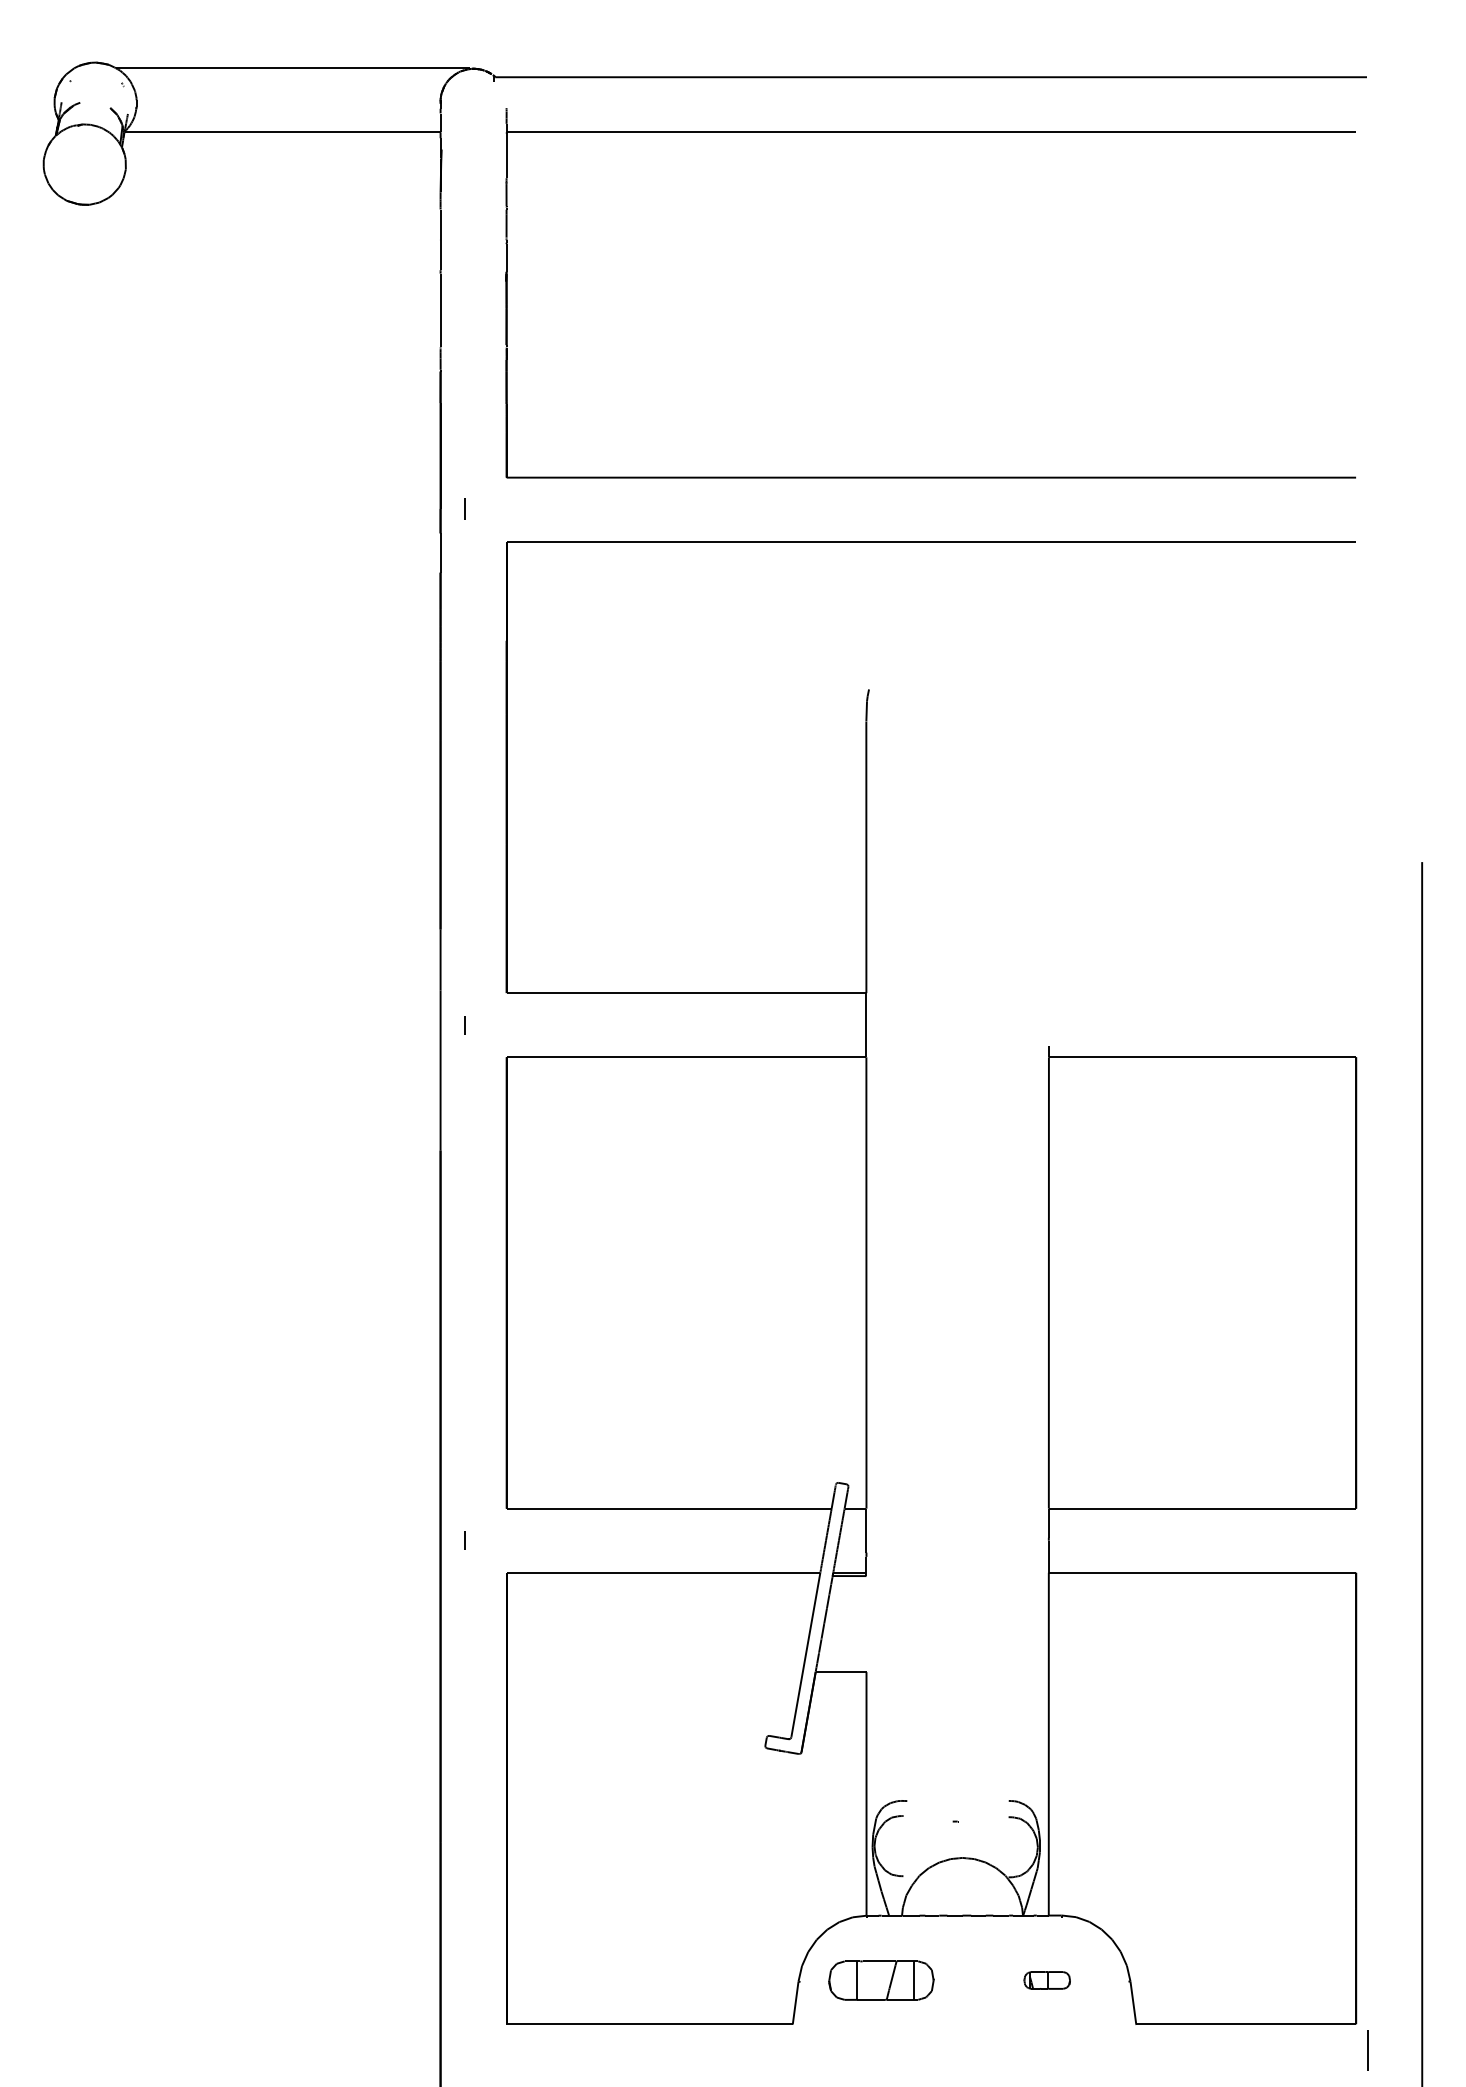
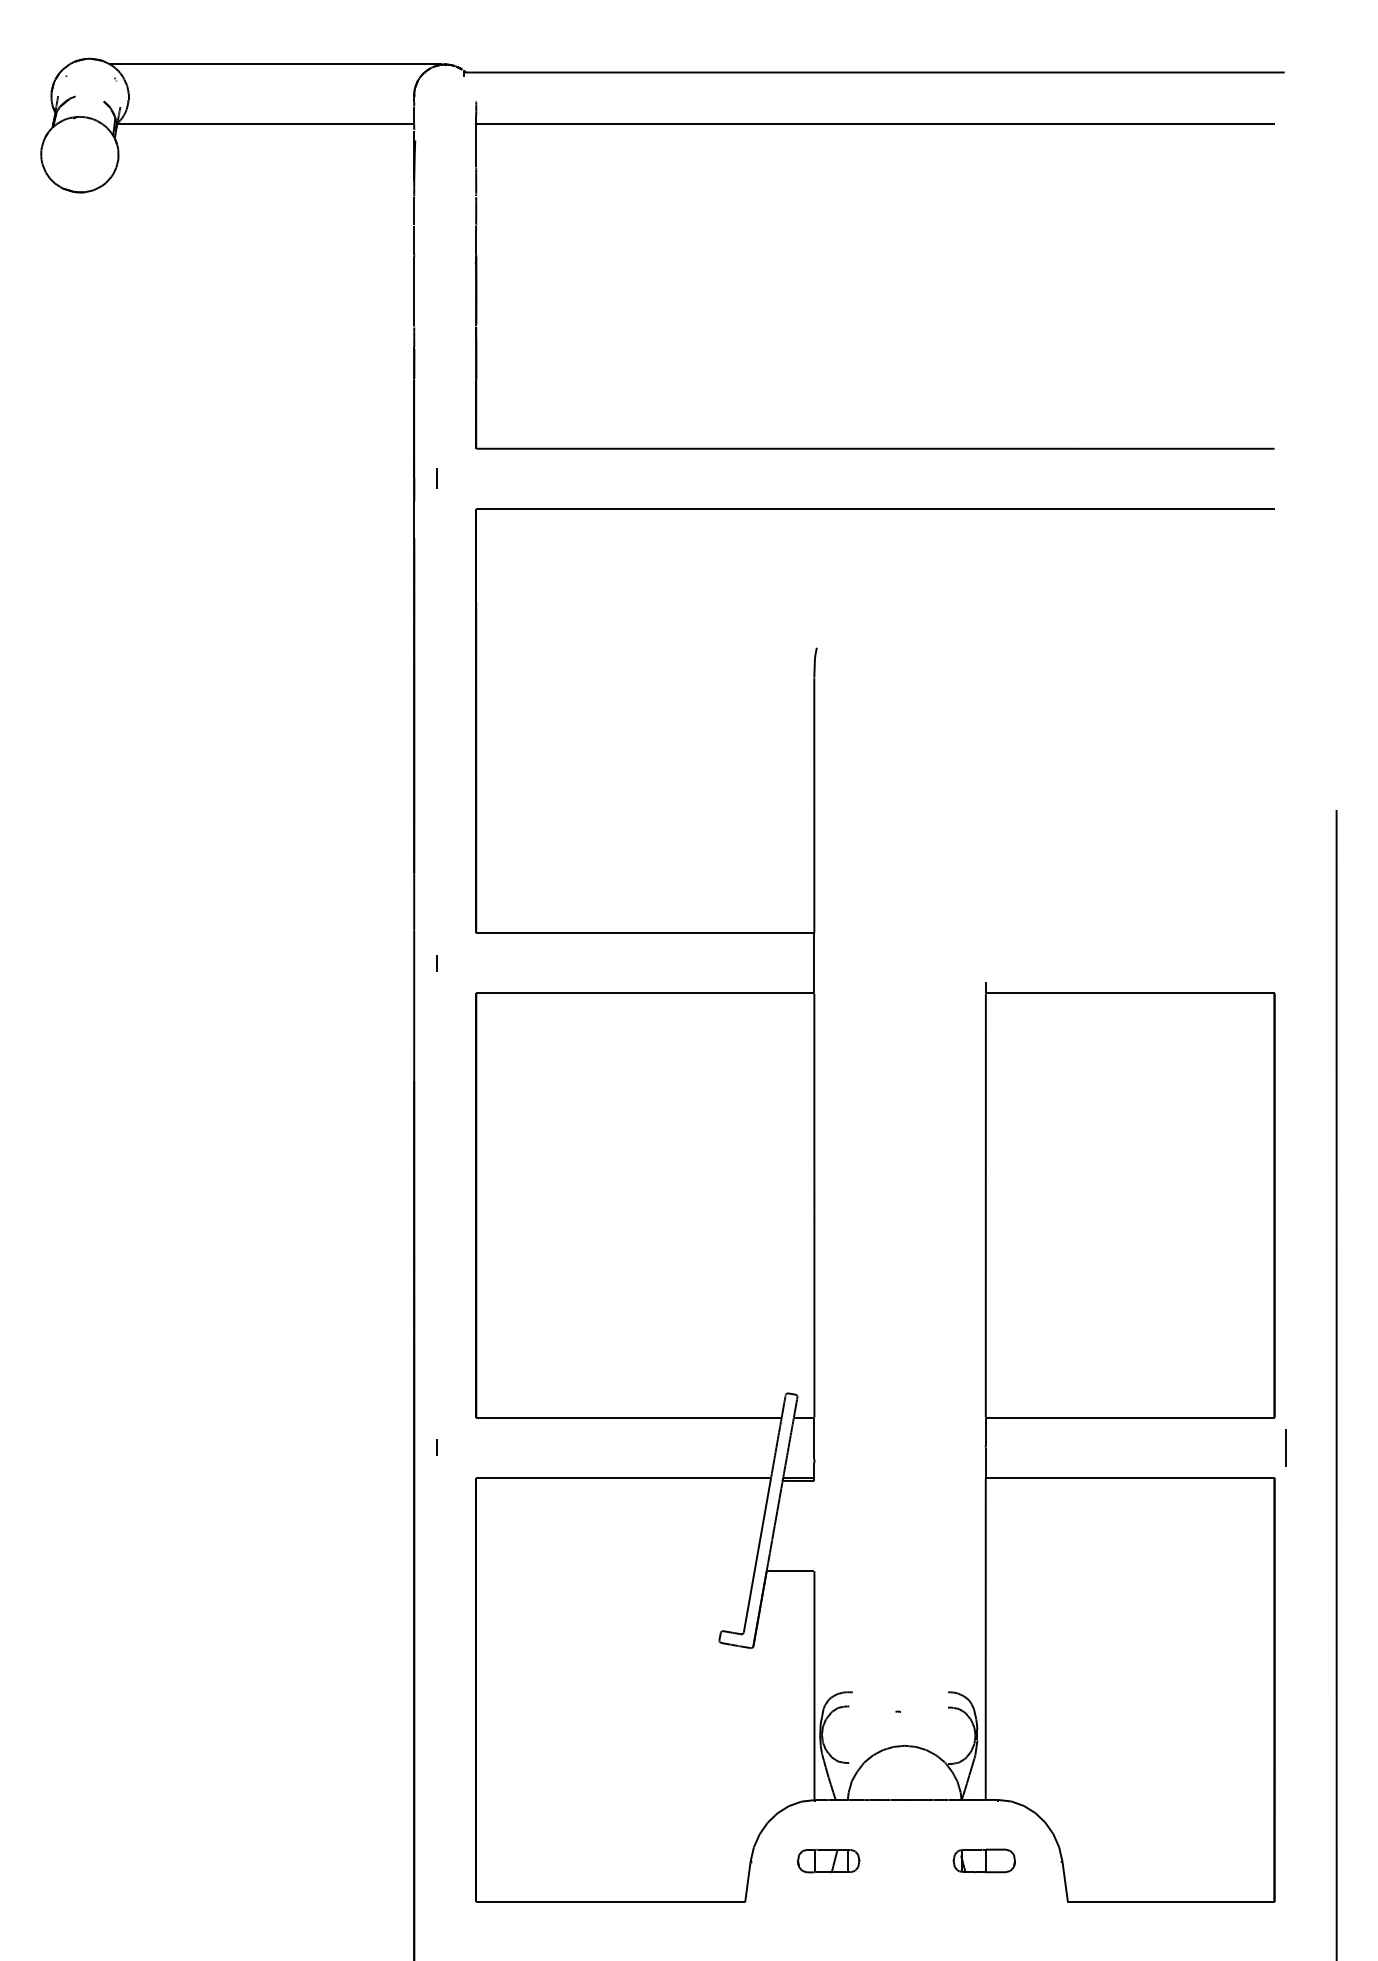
part: (881, 1980) -> (828, 1860), size x0.62
part: (1046, 1980) -> (983, 1860), size x1.43
line: (1367, 2050) -> (1285, 1447), moved

